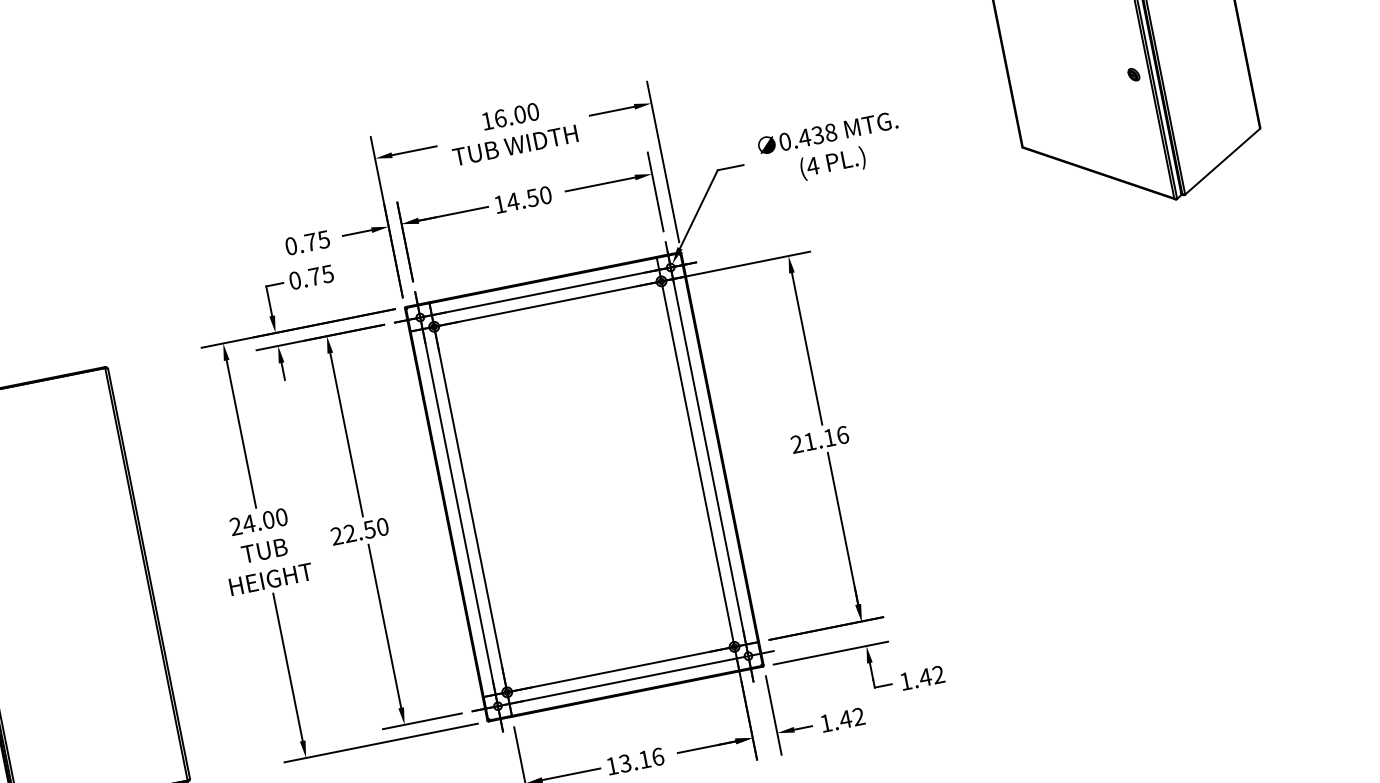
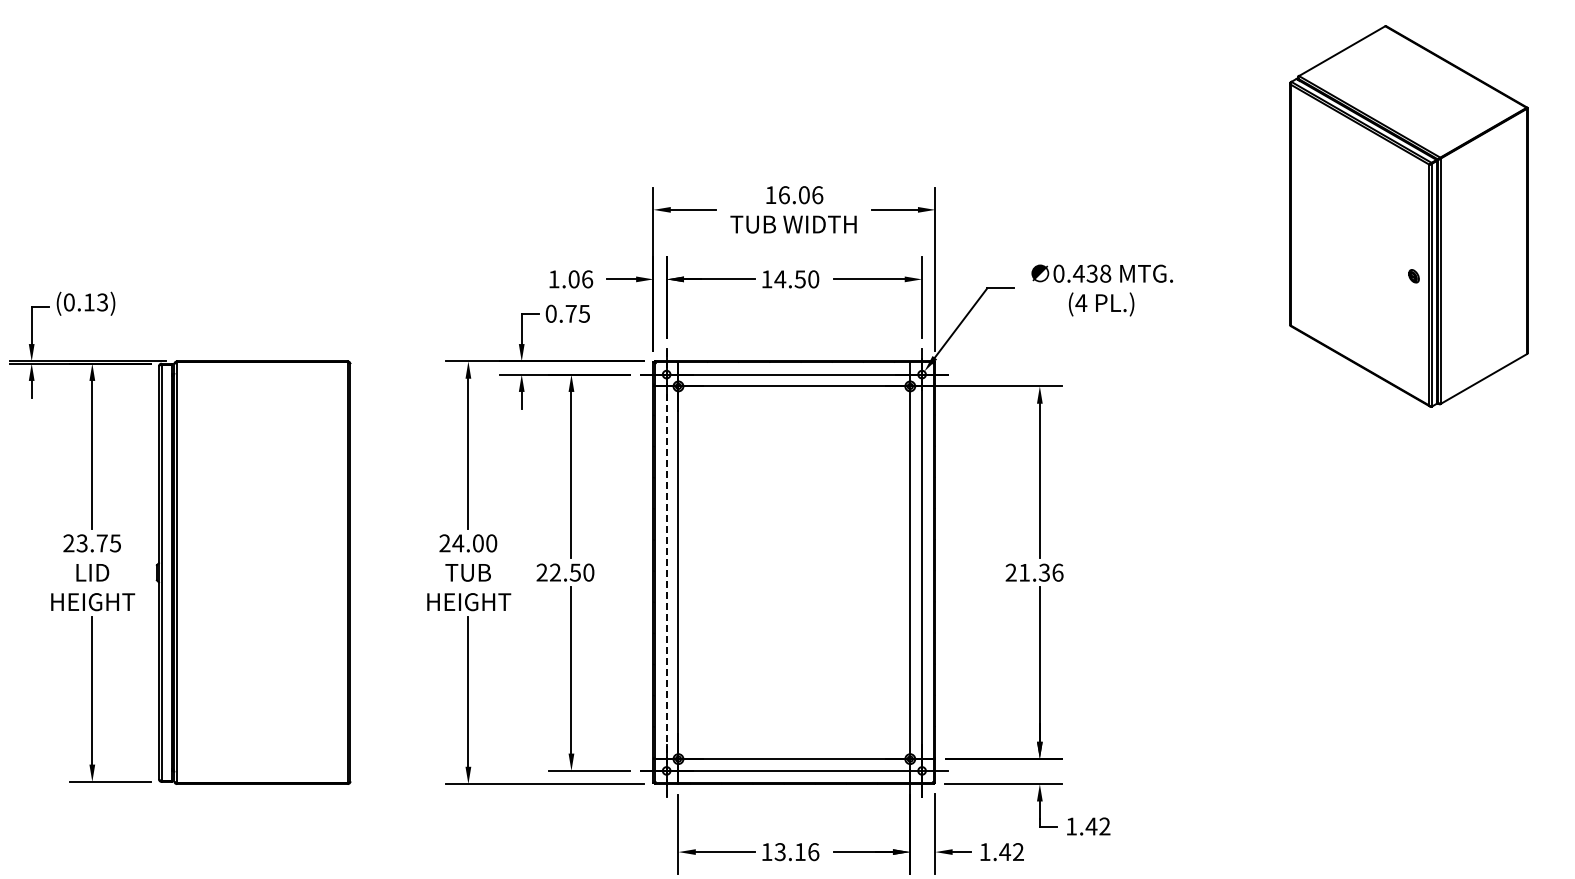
text: (533, 112) -> (817, 195), 16.00 -> 16.06
text: (307, 243) -> (570, 279), 0.75 -> 1.06
text: (828, 437) -> (1043, 572), 21.16 -> 21.36
line: (458, 511) -> (666, 572), solid -> dashed

